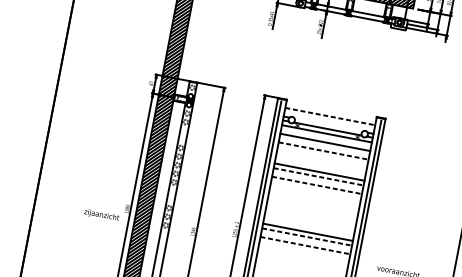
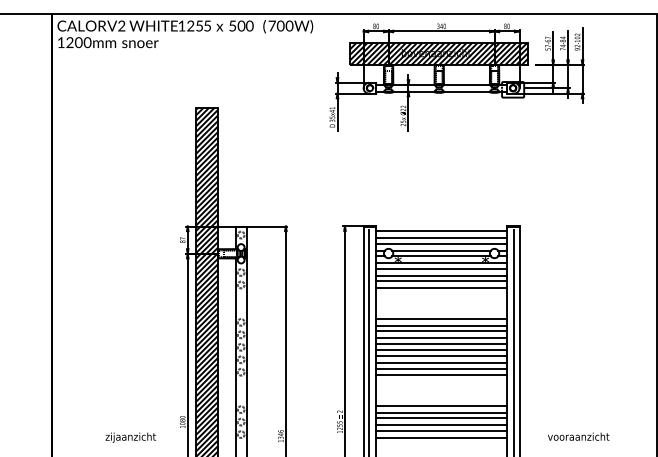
line: (331, 111) -> (441, 231), added
line: (330, 116) -> (442, 238), dashed -> solid
line: (329, 120) -> (441, 243), added
line: (328, 125) -> (441, 250), added
line: (326, 137) -> (441, 268), added
line: (324, 146) -> (441, 281), added
line: (324, 151) -> (442, 288), dashed -> solid
line: (319, 176) -> (442, 325), dashed -> solid
line: (317, 180) -> (441, 331), added
line: (317, 185) -> (442, 337), dashed -> solid
line: (316, 189) -> (441, 343), added
line: (315, 194) -> (441, 350), added
line: (314, 198) -> (441, 356), added
line: (313, 202) -> (441, 362), added
line: (312, 206) -> (441, 368), added
line: (311, 211) -> (441, 375), added
text: (101, 215) -> (130, 437), moved
line: (307, 236) -> (442, 412), dashed -> solid
line: (306, 240) -> (441, 418), added
line: (306, 245) -> (442, 425), dashed -> solid
line: (304, 249) -> (441, 430), added
line: (303, 254) -> (441, 437), added

